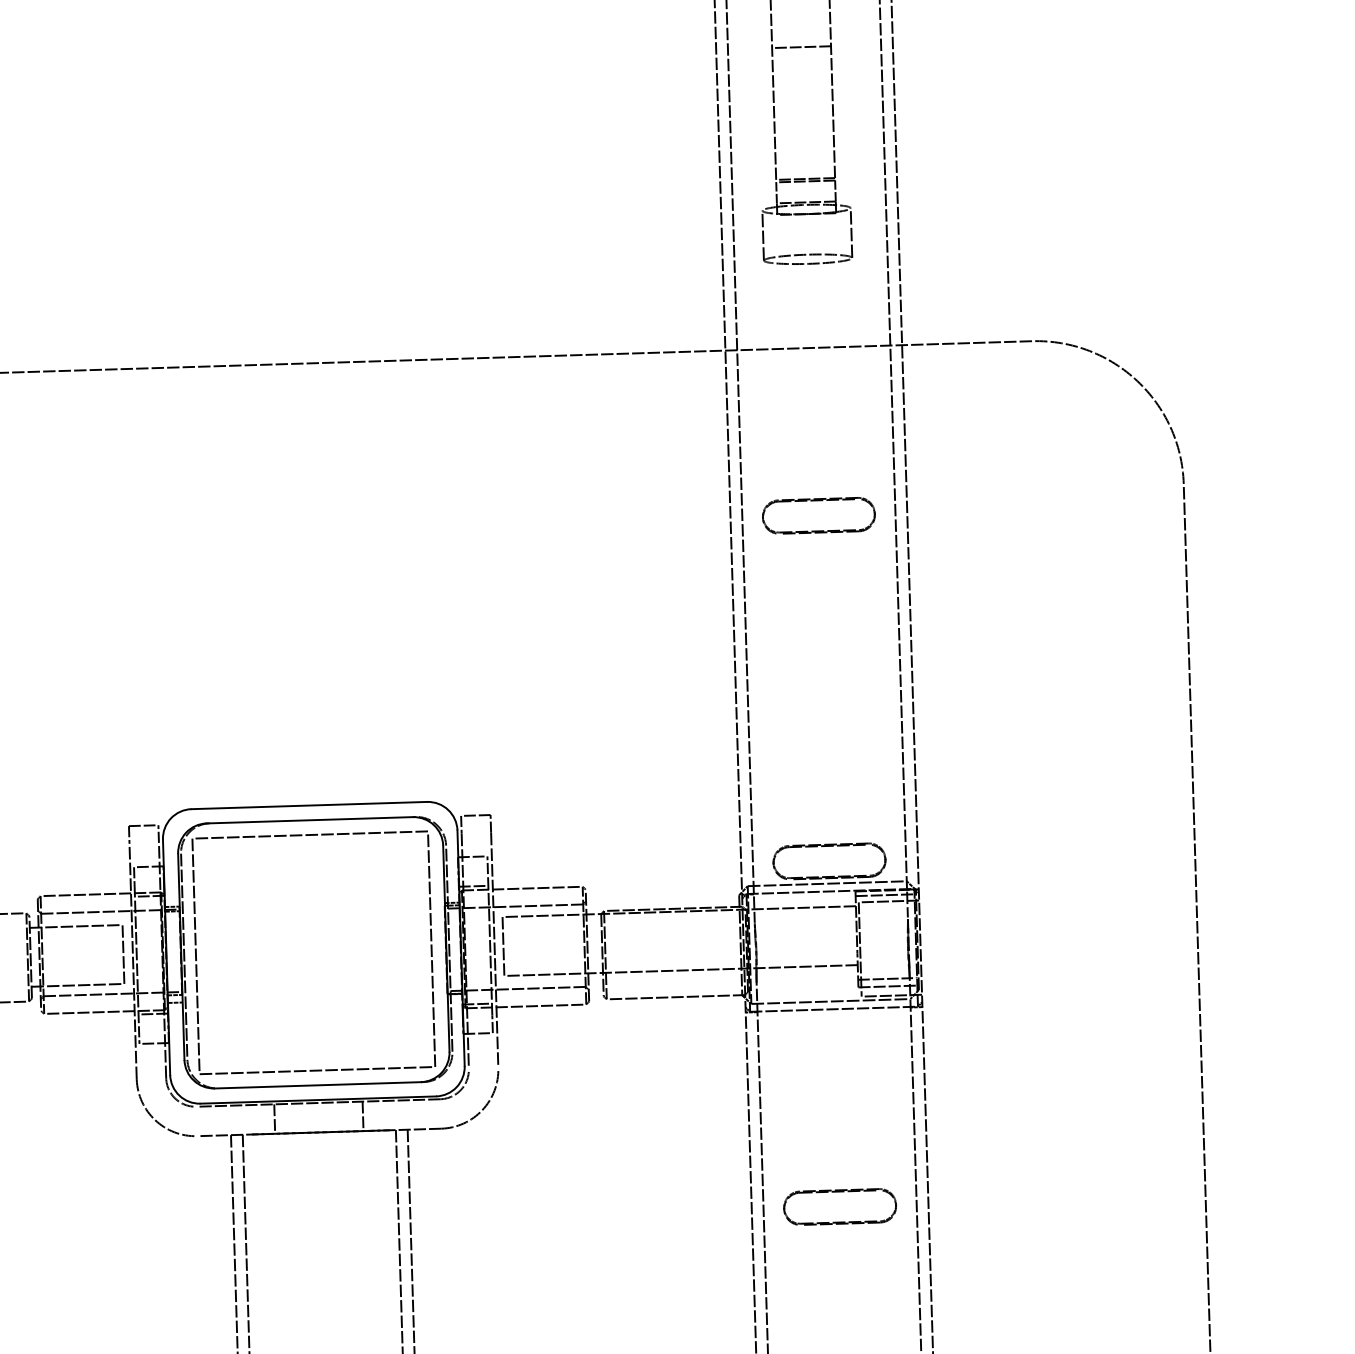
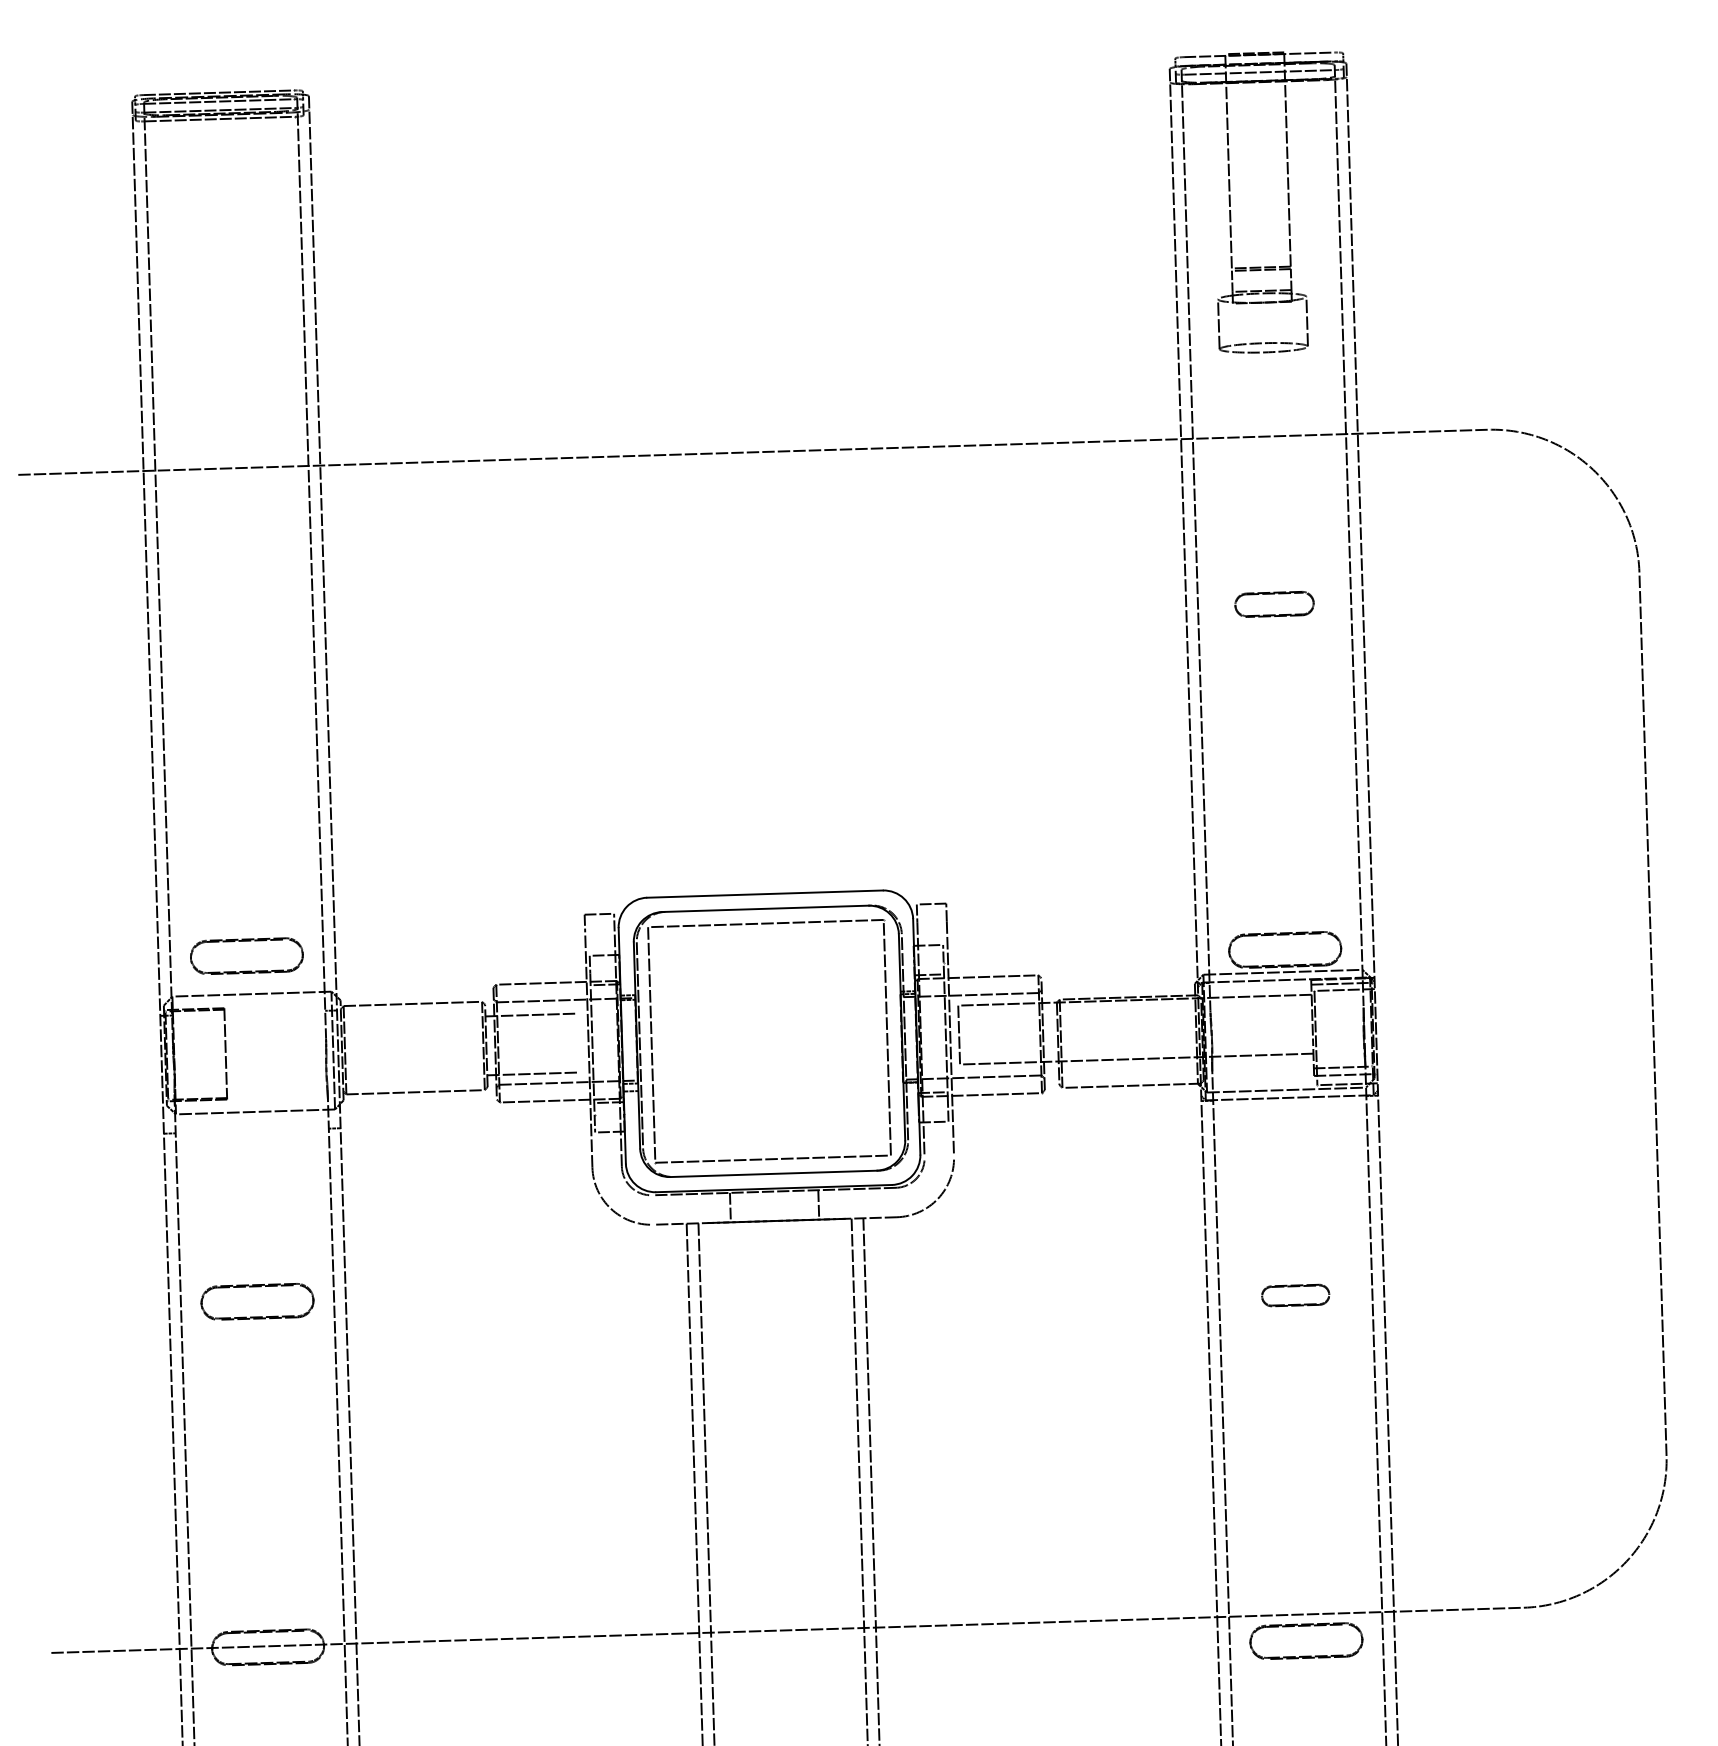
line: (800, 46) -> (1256, 135), removed
part: (818, 515) -> (1274, 604), size x0.7
line: (123, 953) -> (579, 1042), removed
part: (839, 1206) -> (1295, 1295), size x0.6

